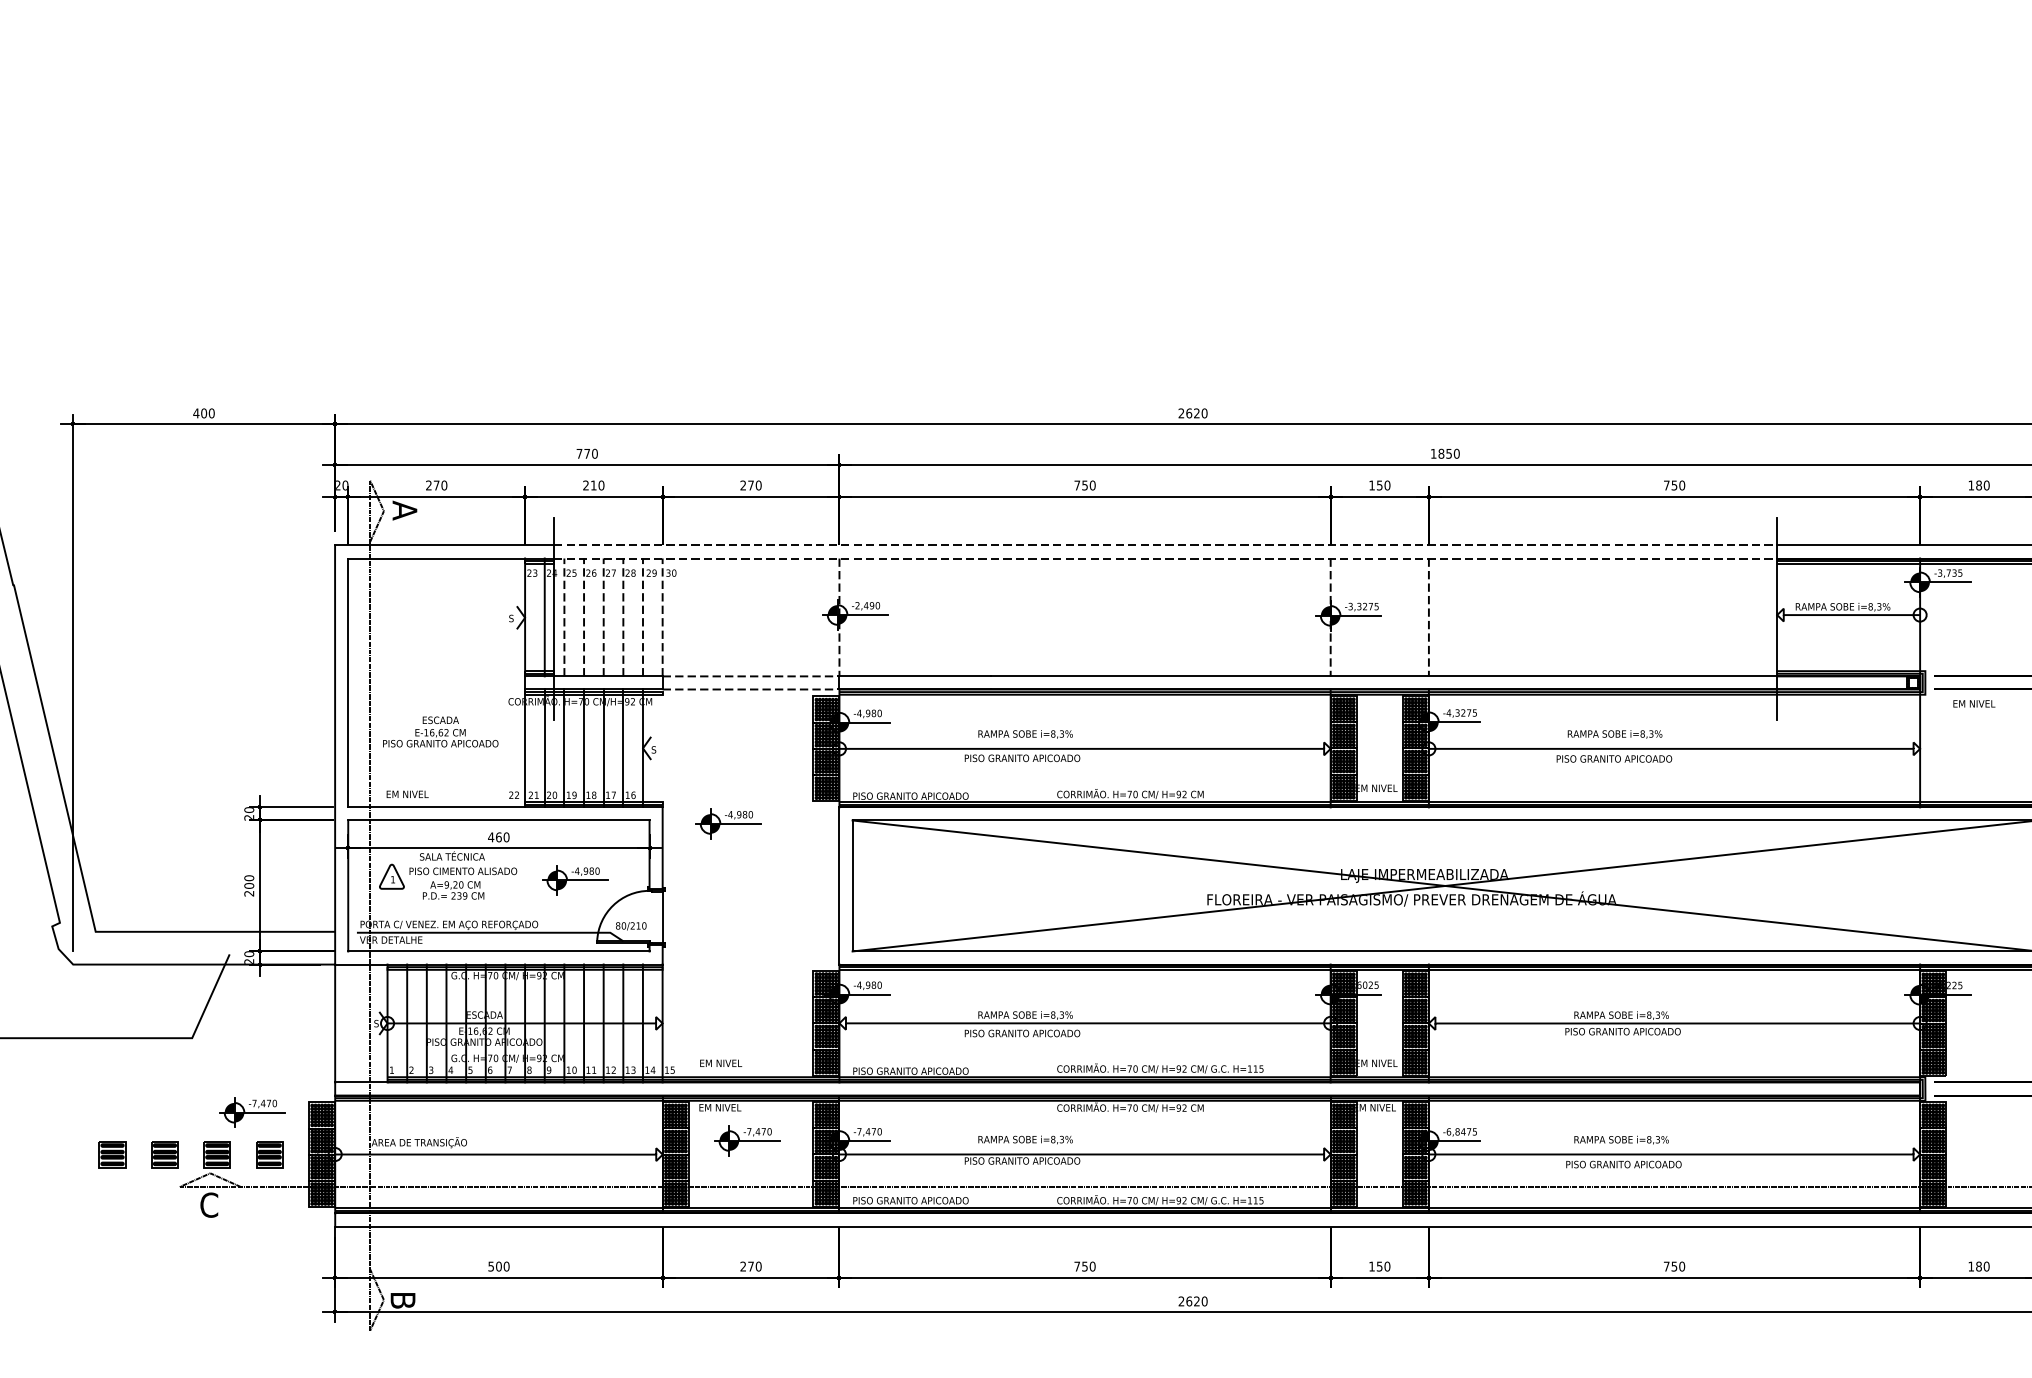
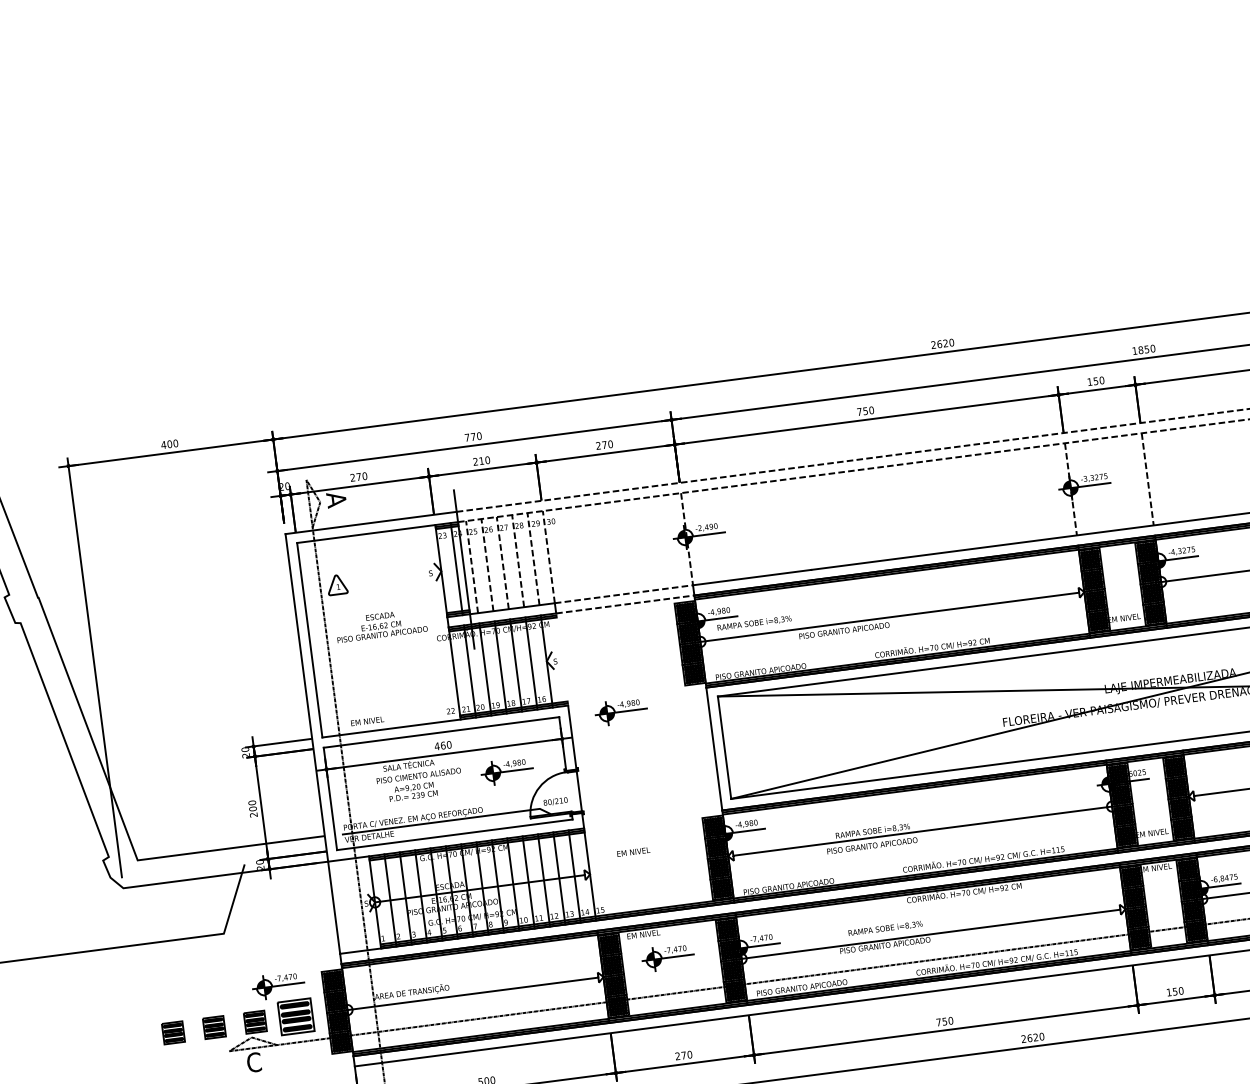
text: (440, 731) -> (381, 625), moved
text: (1025, 734) -> (754, 623), moved
part: (391, 876) -> (336, 584), moved
text: (721, 1062) -> (633, 851), moved
part: (269, 1154) -> (296, 1016), size x1.6

